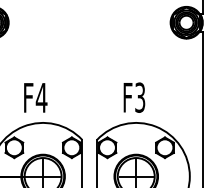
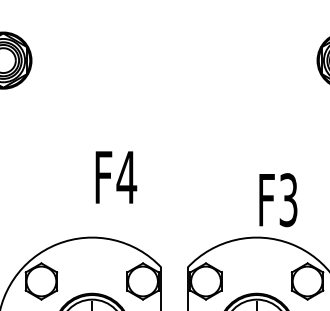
text: (35, 97) -> (115, 176), moved
text: (134, 97) -> (278, 199), moved

